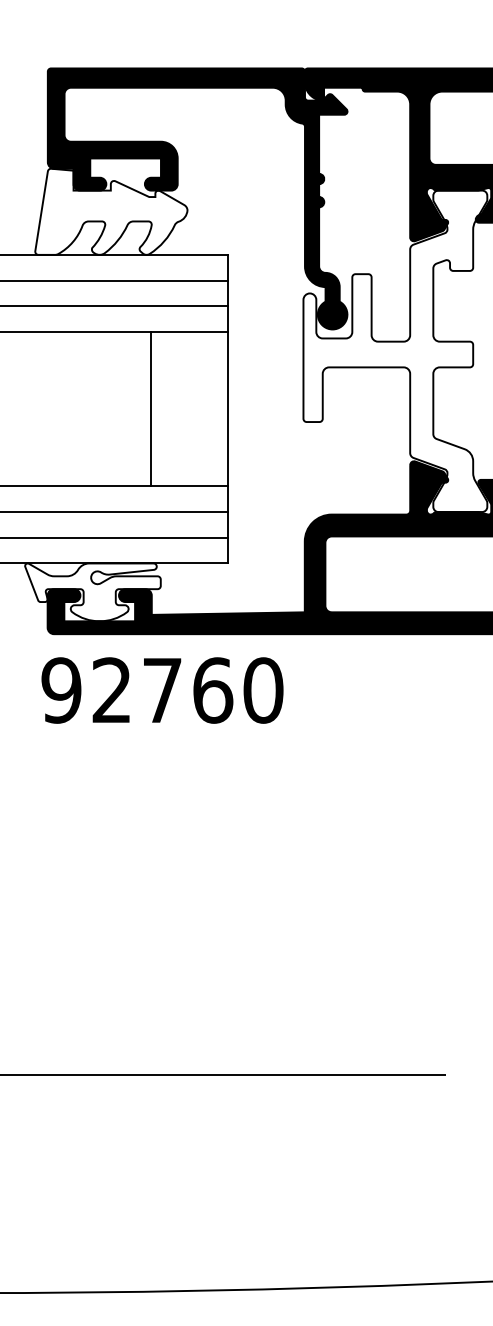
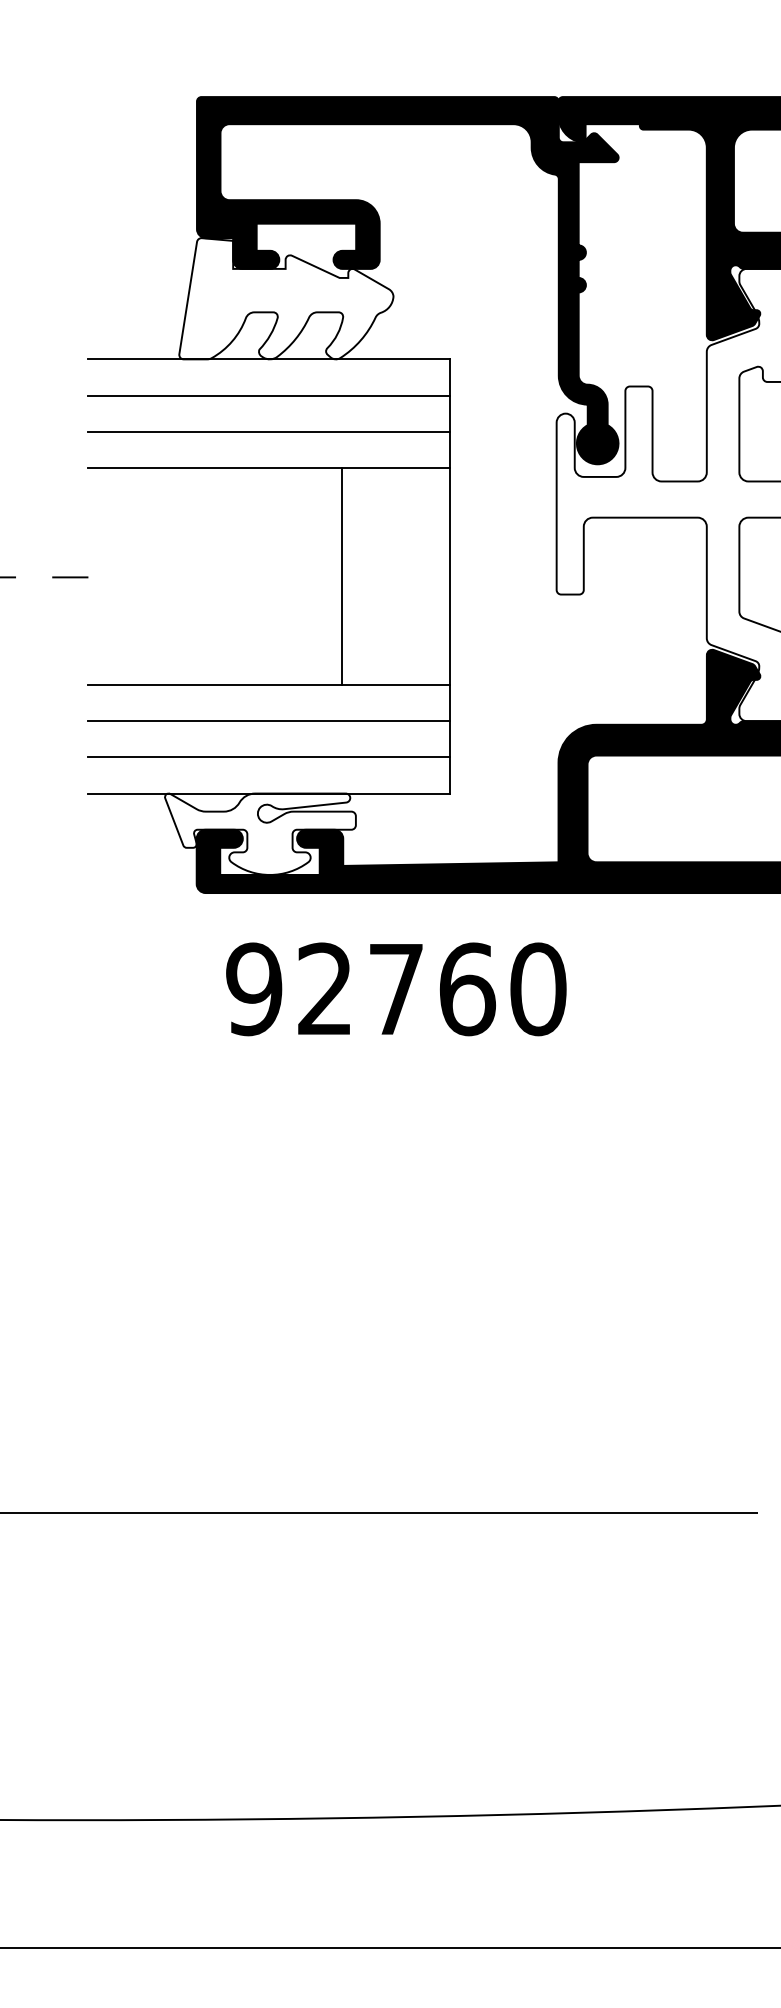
text: (162, 690) -> (396, 989), moved

